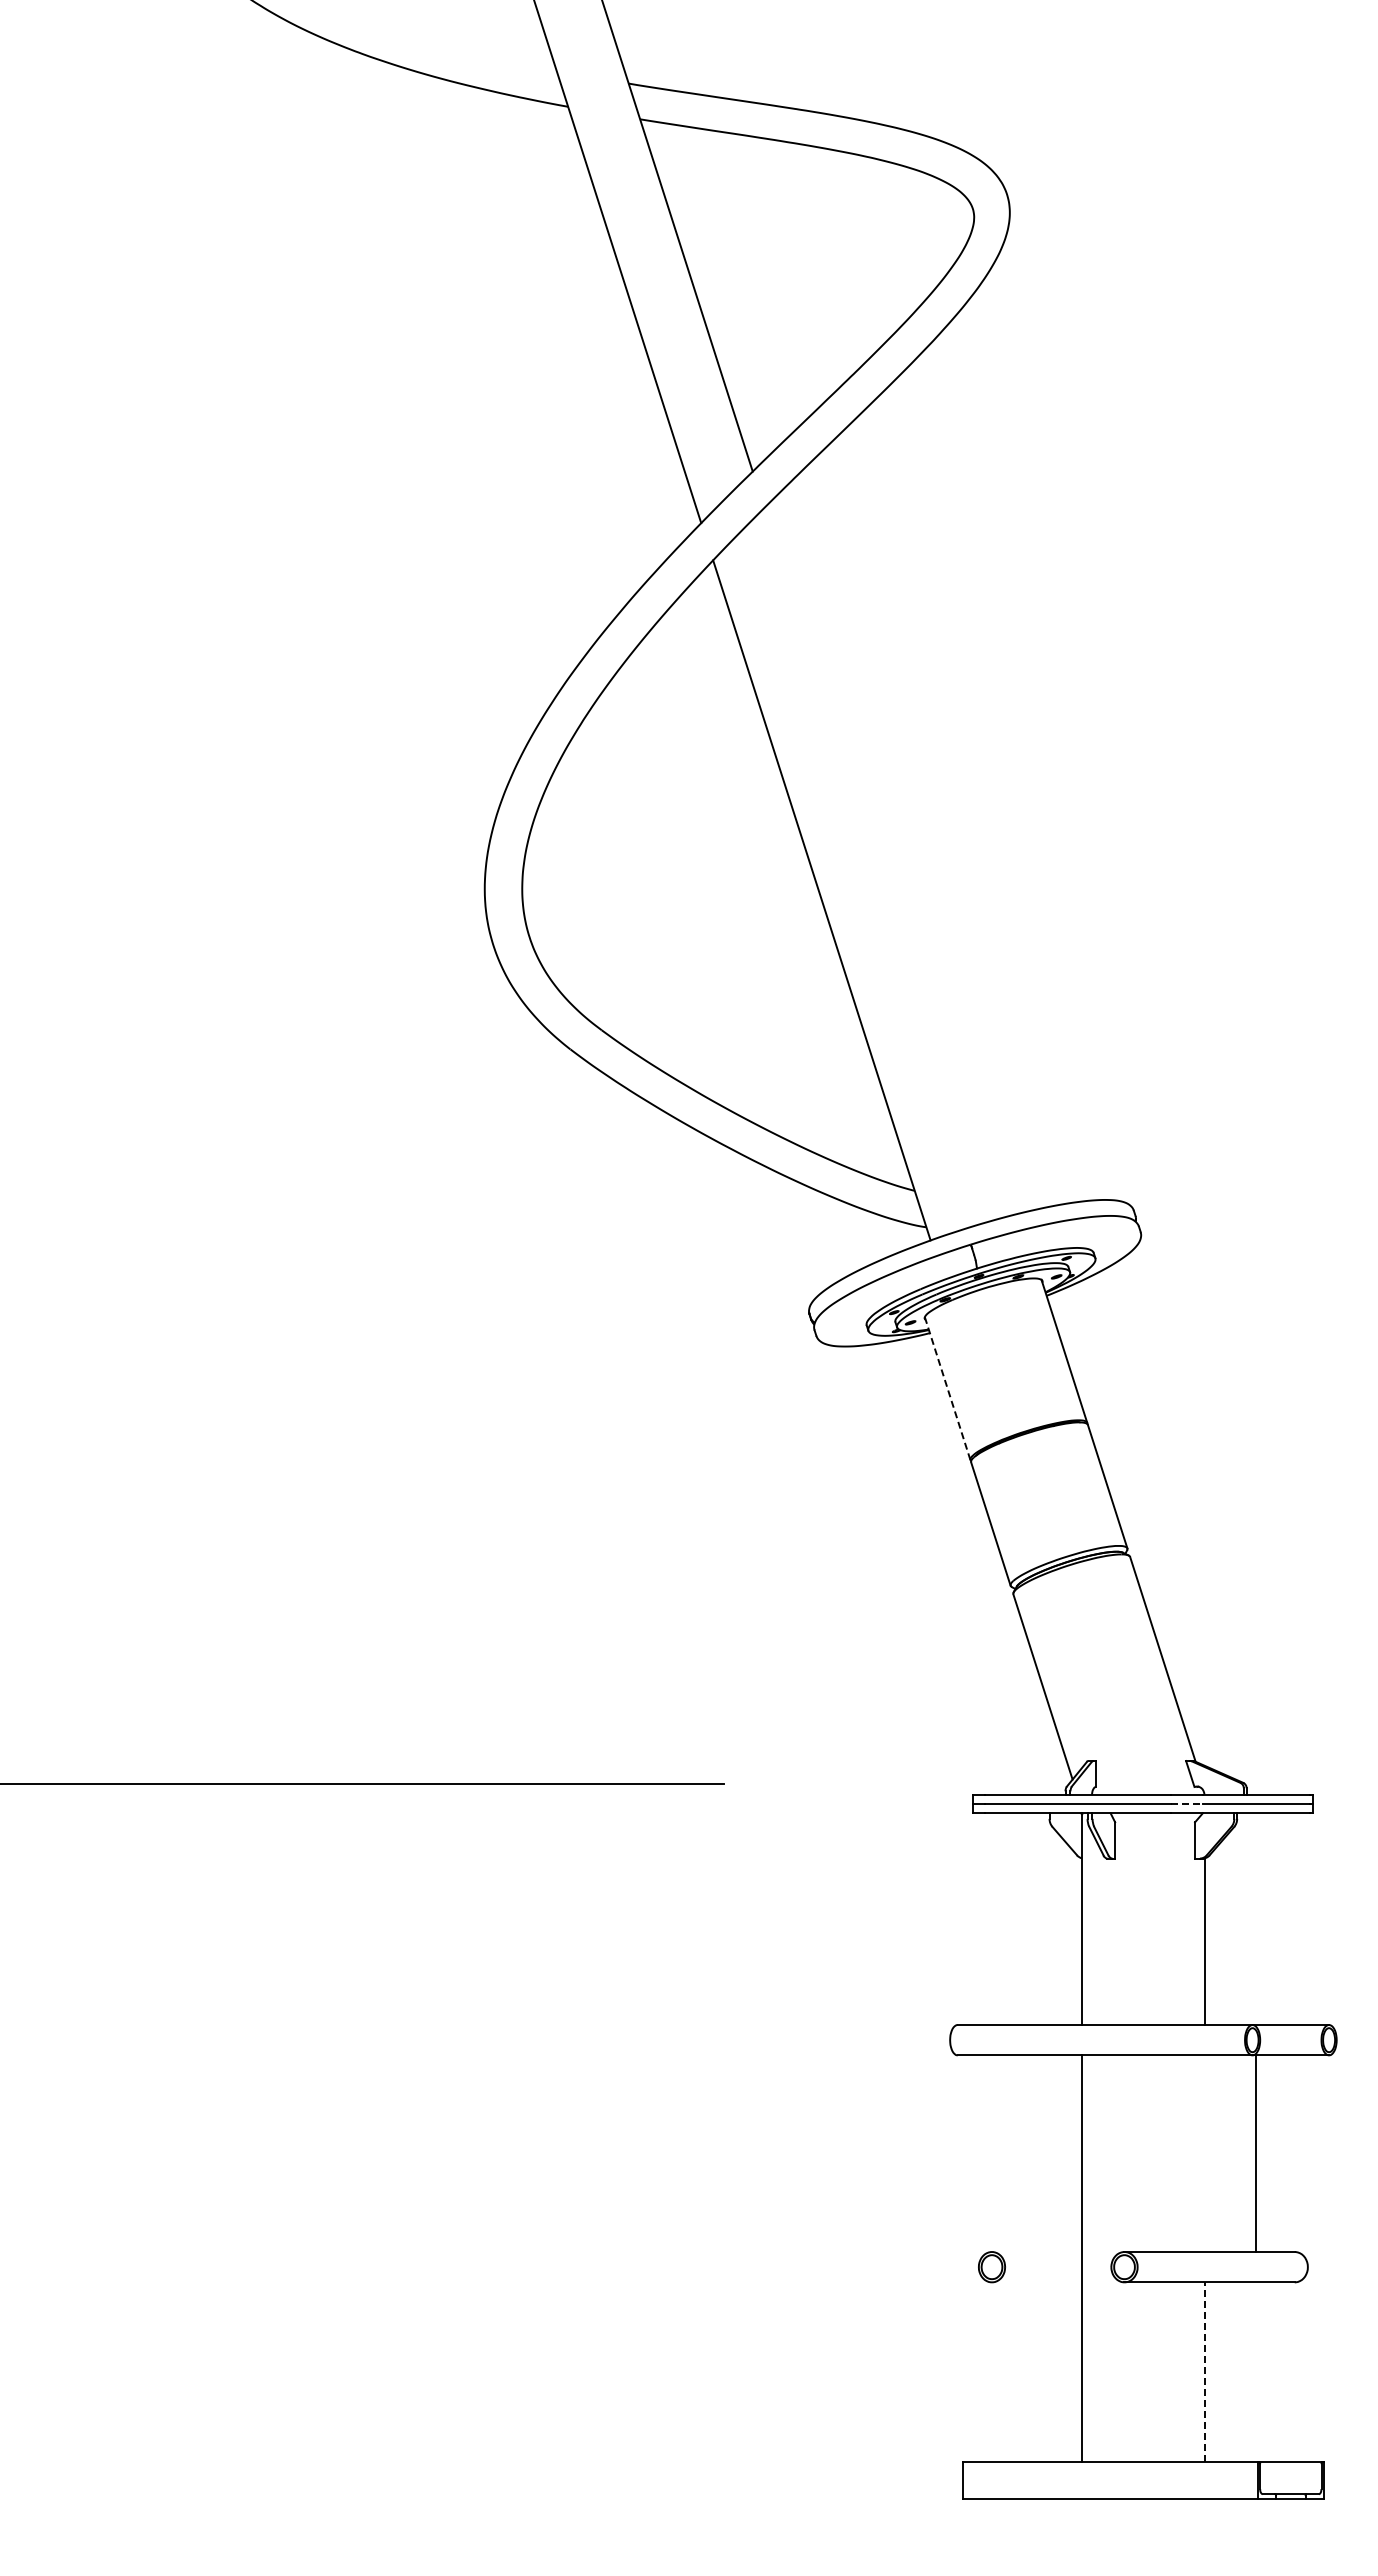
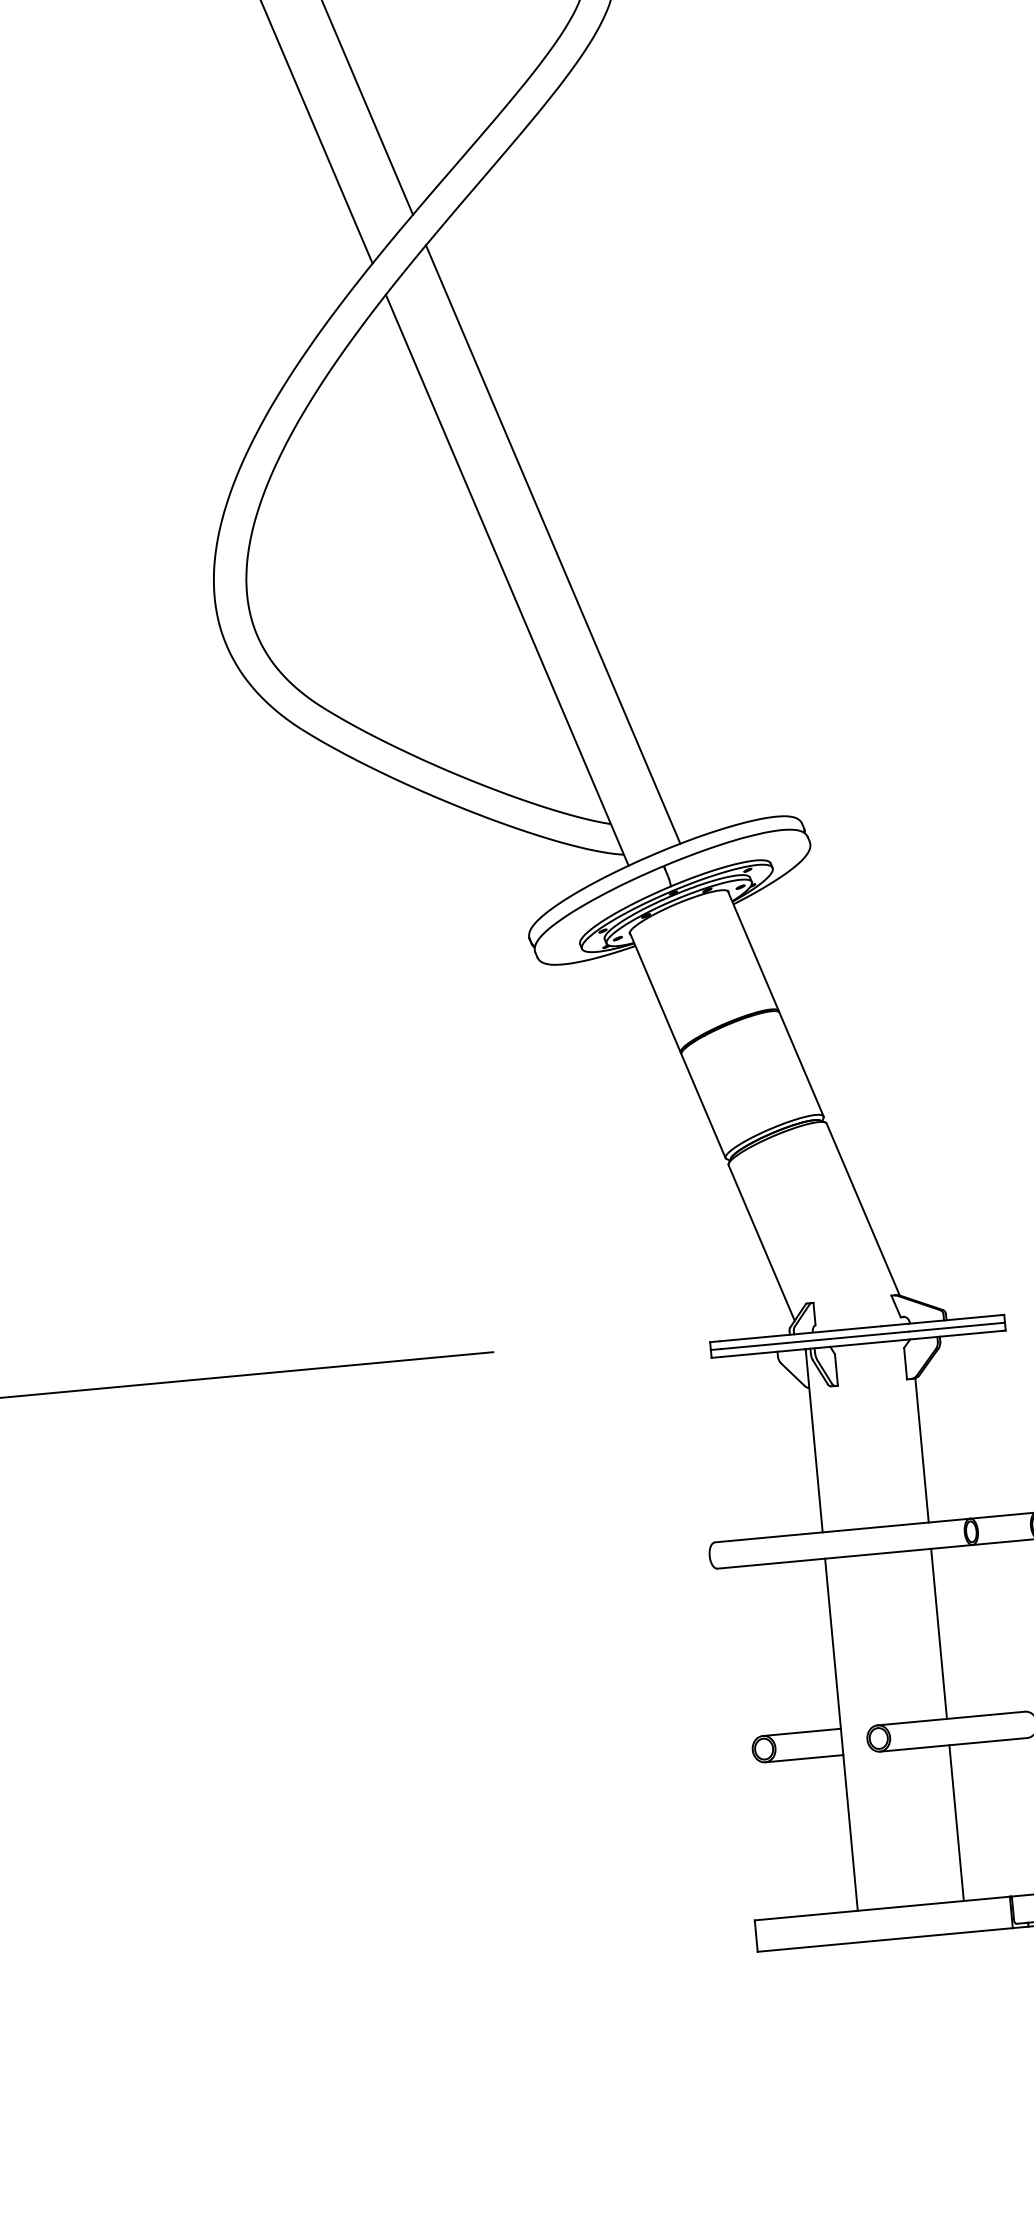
line: (878, 863) -> (553, 543), added
line: (947, 1389) -> (655, 993), dashed -> solid
line: (1187, 1804) -> (896, 1333), dashed -> solid
line: (1255, 2153) -> (938, 1633), moved
line: (1037, 2252) -> (802, 1732), added
line: (1037, 2282) -> (804, 1758), added
line: (1204, 2371) -> (956, 1822), dashed -> solid

